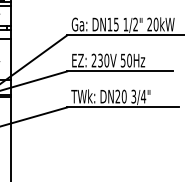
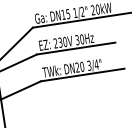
text: (123, 59) -> (77, 39), 50Hz -> 30Hz

